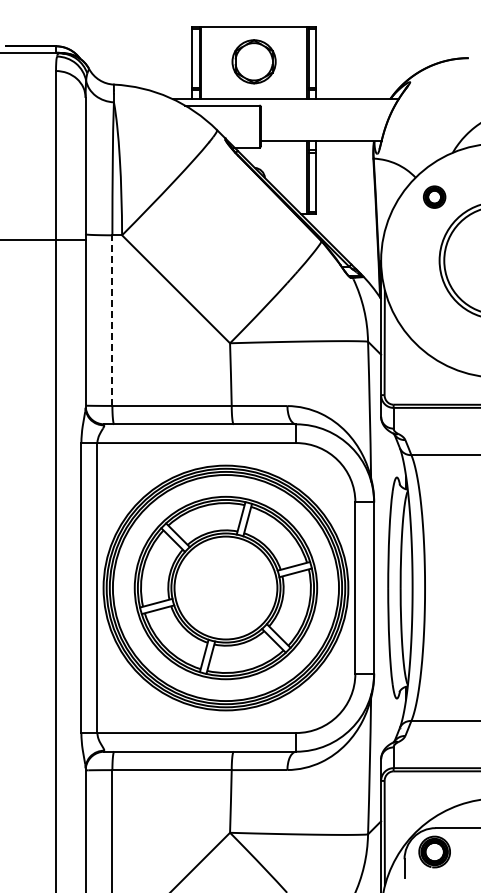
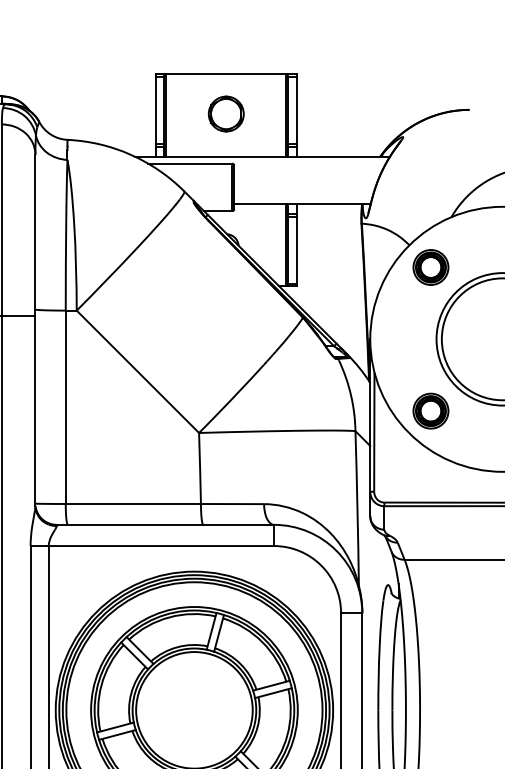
part: (253, 61) -> (225, 113), size x0.71
part: (434, 196) -> (430, 266), size x1.43
line: (112, 320) -> (65, 407), dashed -> solid
part: (434, 323) -> (430, 410), added

